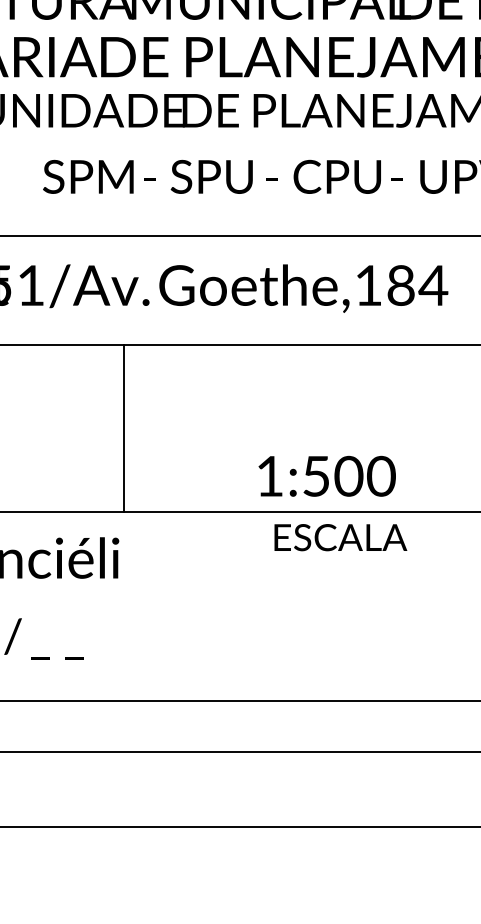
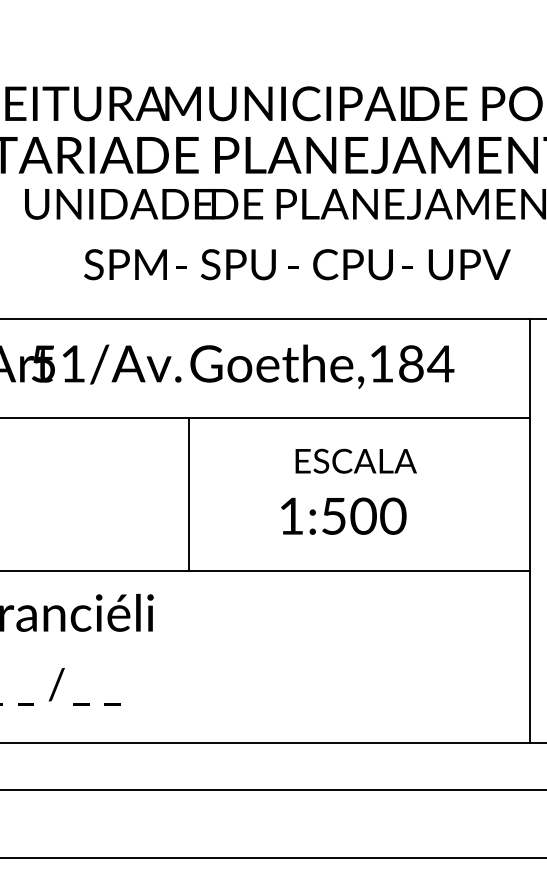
line: (123, 428) -> (188, 494), moved
text: (326, 475) -> (343, 515), moved
text: (340, 536) -> (355, 460), moved

